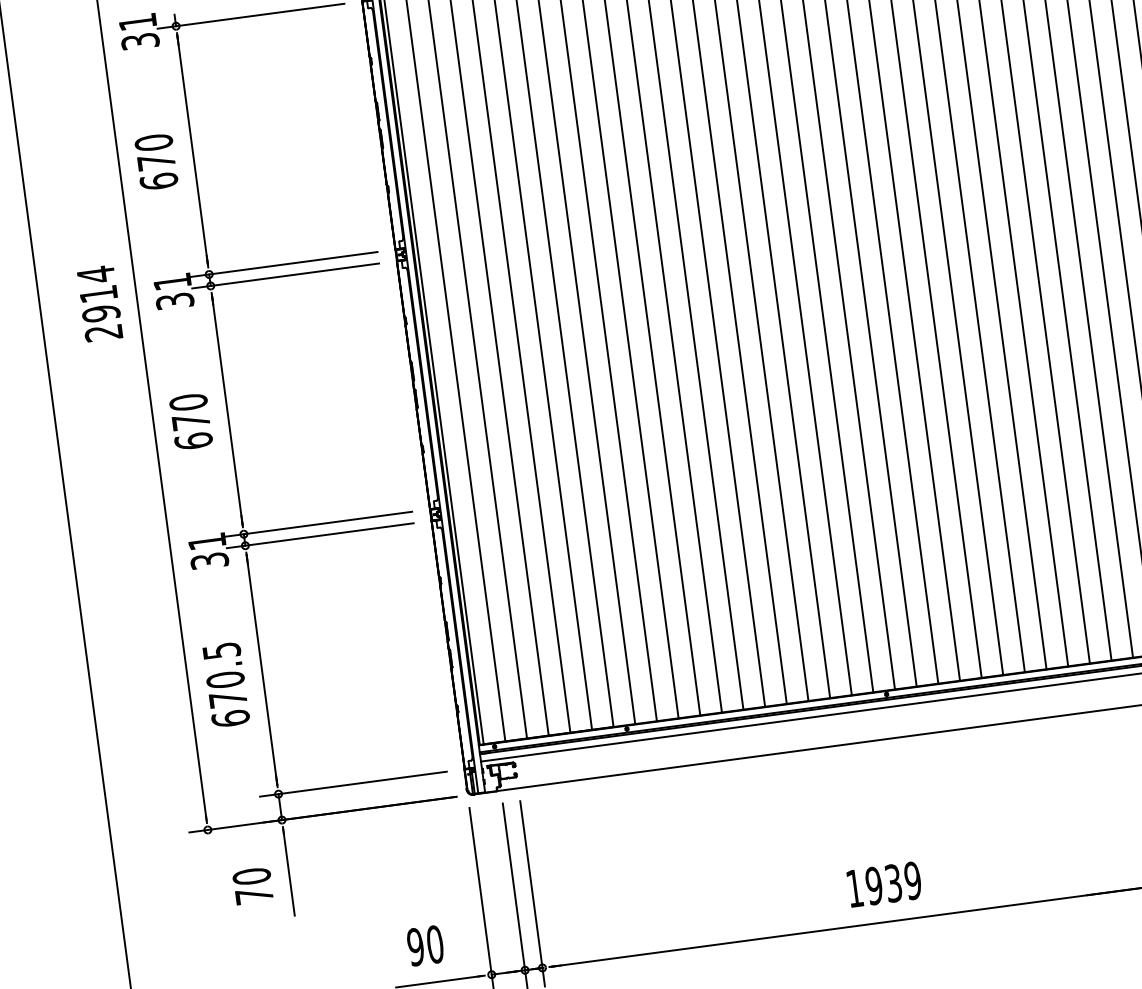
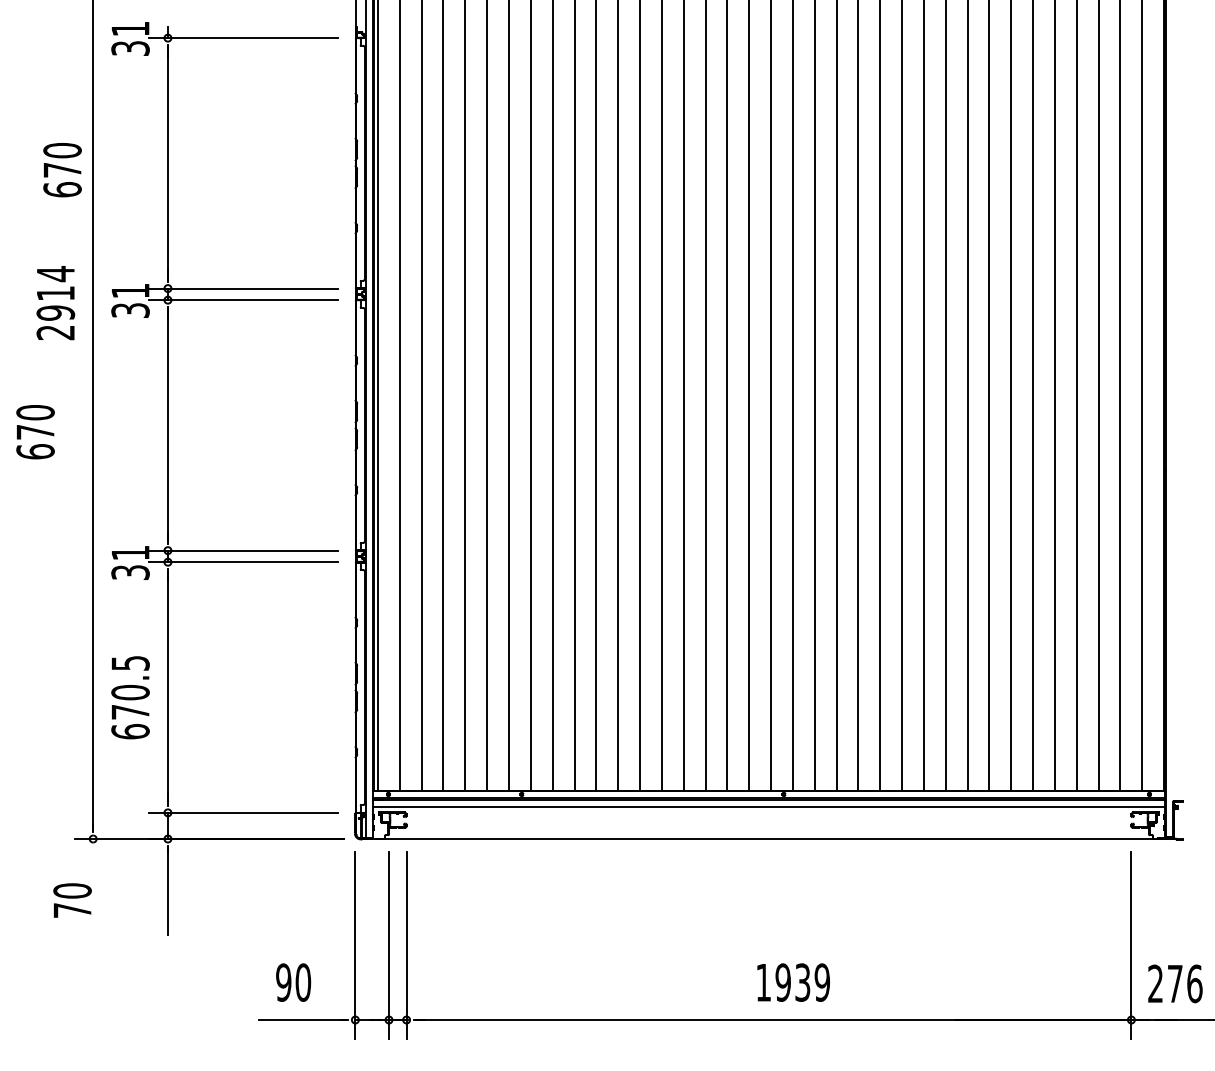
text: (156, 162) -> (62, 170), moved
text: (191, 422) -> (35, 432), moved
text: (884, 884) -> (793, 982), moved
text: (253, 885) -> (72, 900), moved

